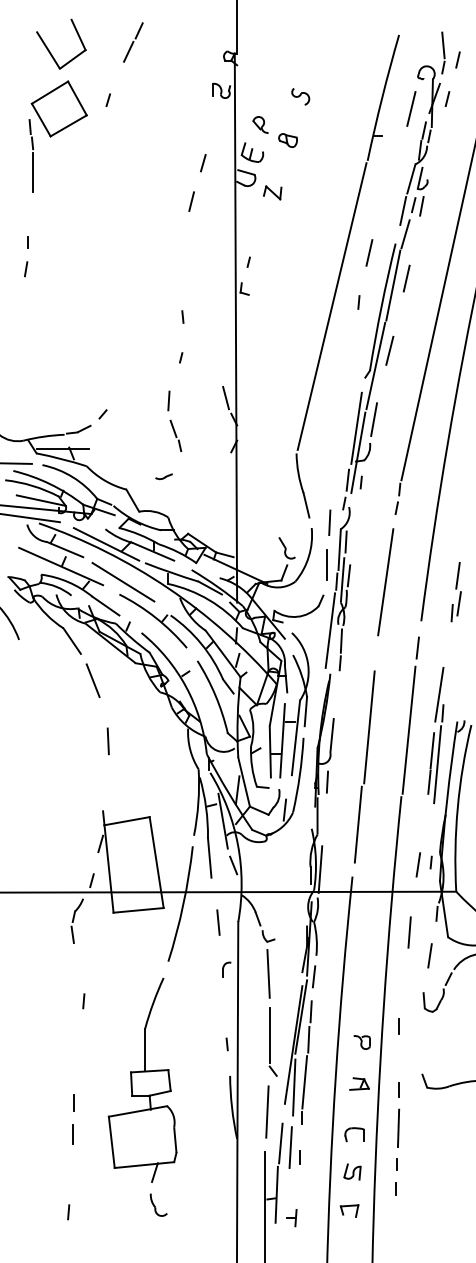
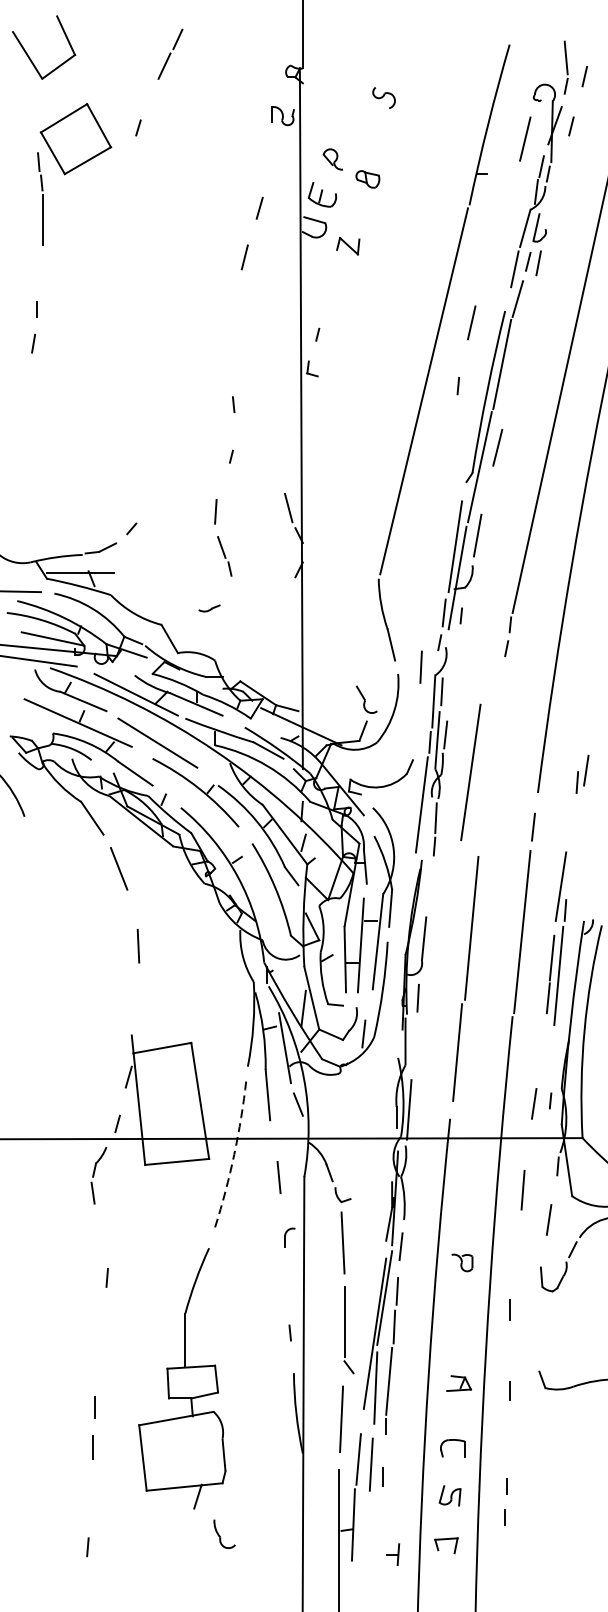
part: (50, 51) -> (30, 56), moved
part: (300, 96) -> (383, 97), moved
line: (406, 278) -> (519, 355), removed
line: (326, 565) -> (416, 721), removed
line: (457, 575) -> (584, 734), removed
line: (385, 582) -> (470, 772), moved
arc: (183, 904) -> (234, 1154), solid -> dashed
part: (361, 1042) -> (461, 1262), moved
line: (398, 1128) -> (508, 1440), removed
part: (158, 1204) -> (224, 1533), moved
part: (291, 1218) -> (392, 1555), moved

